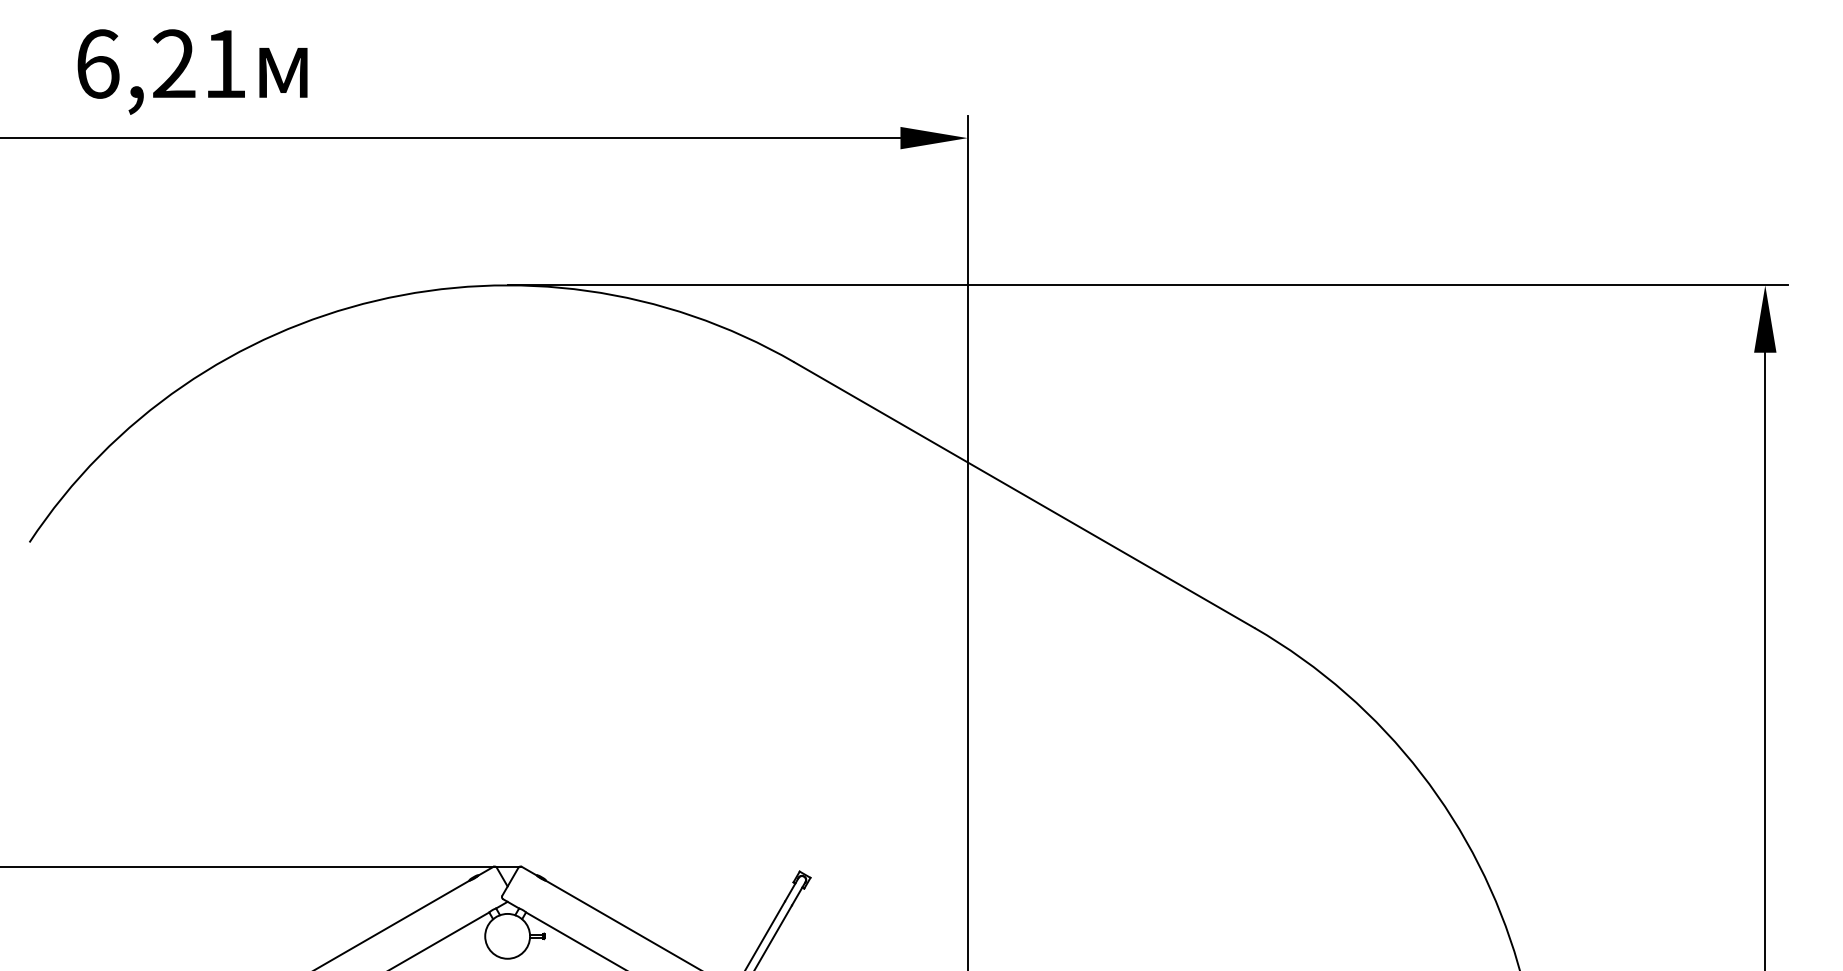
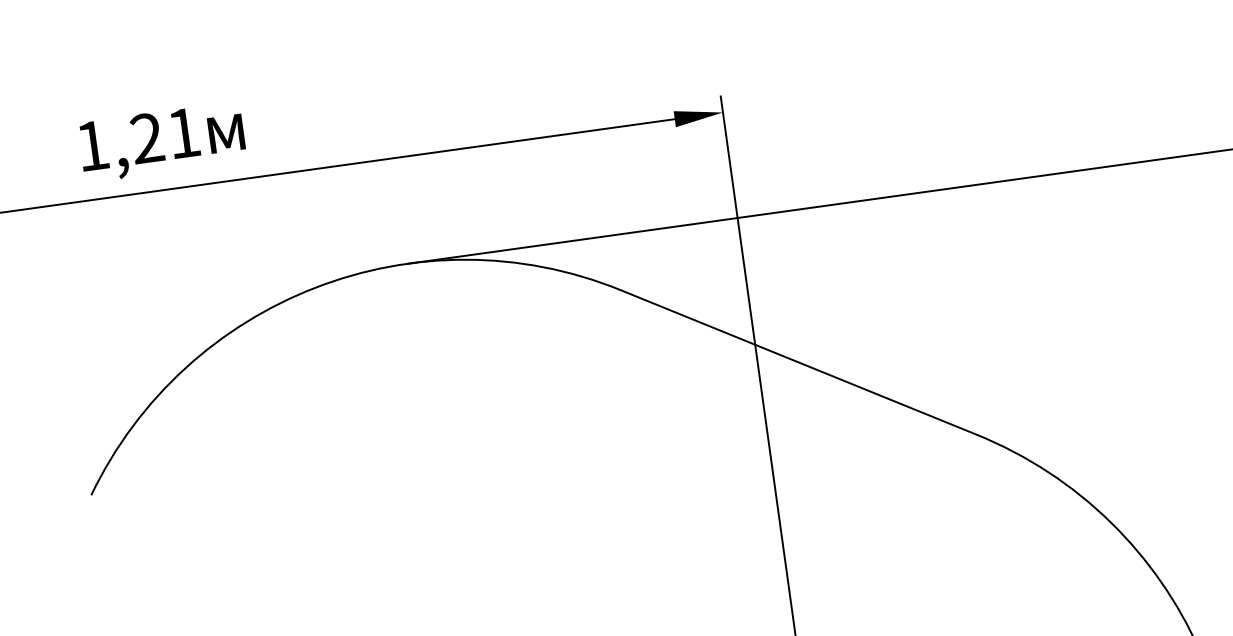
text: (98, 63) -> (93, 145), 6,21 -> 1,21

